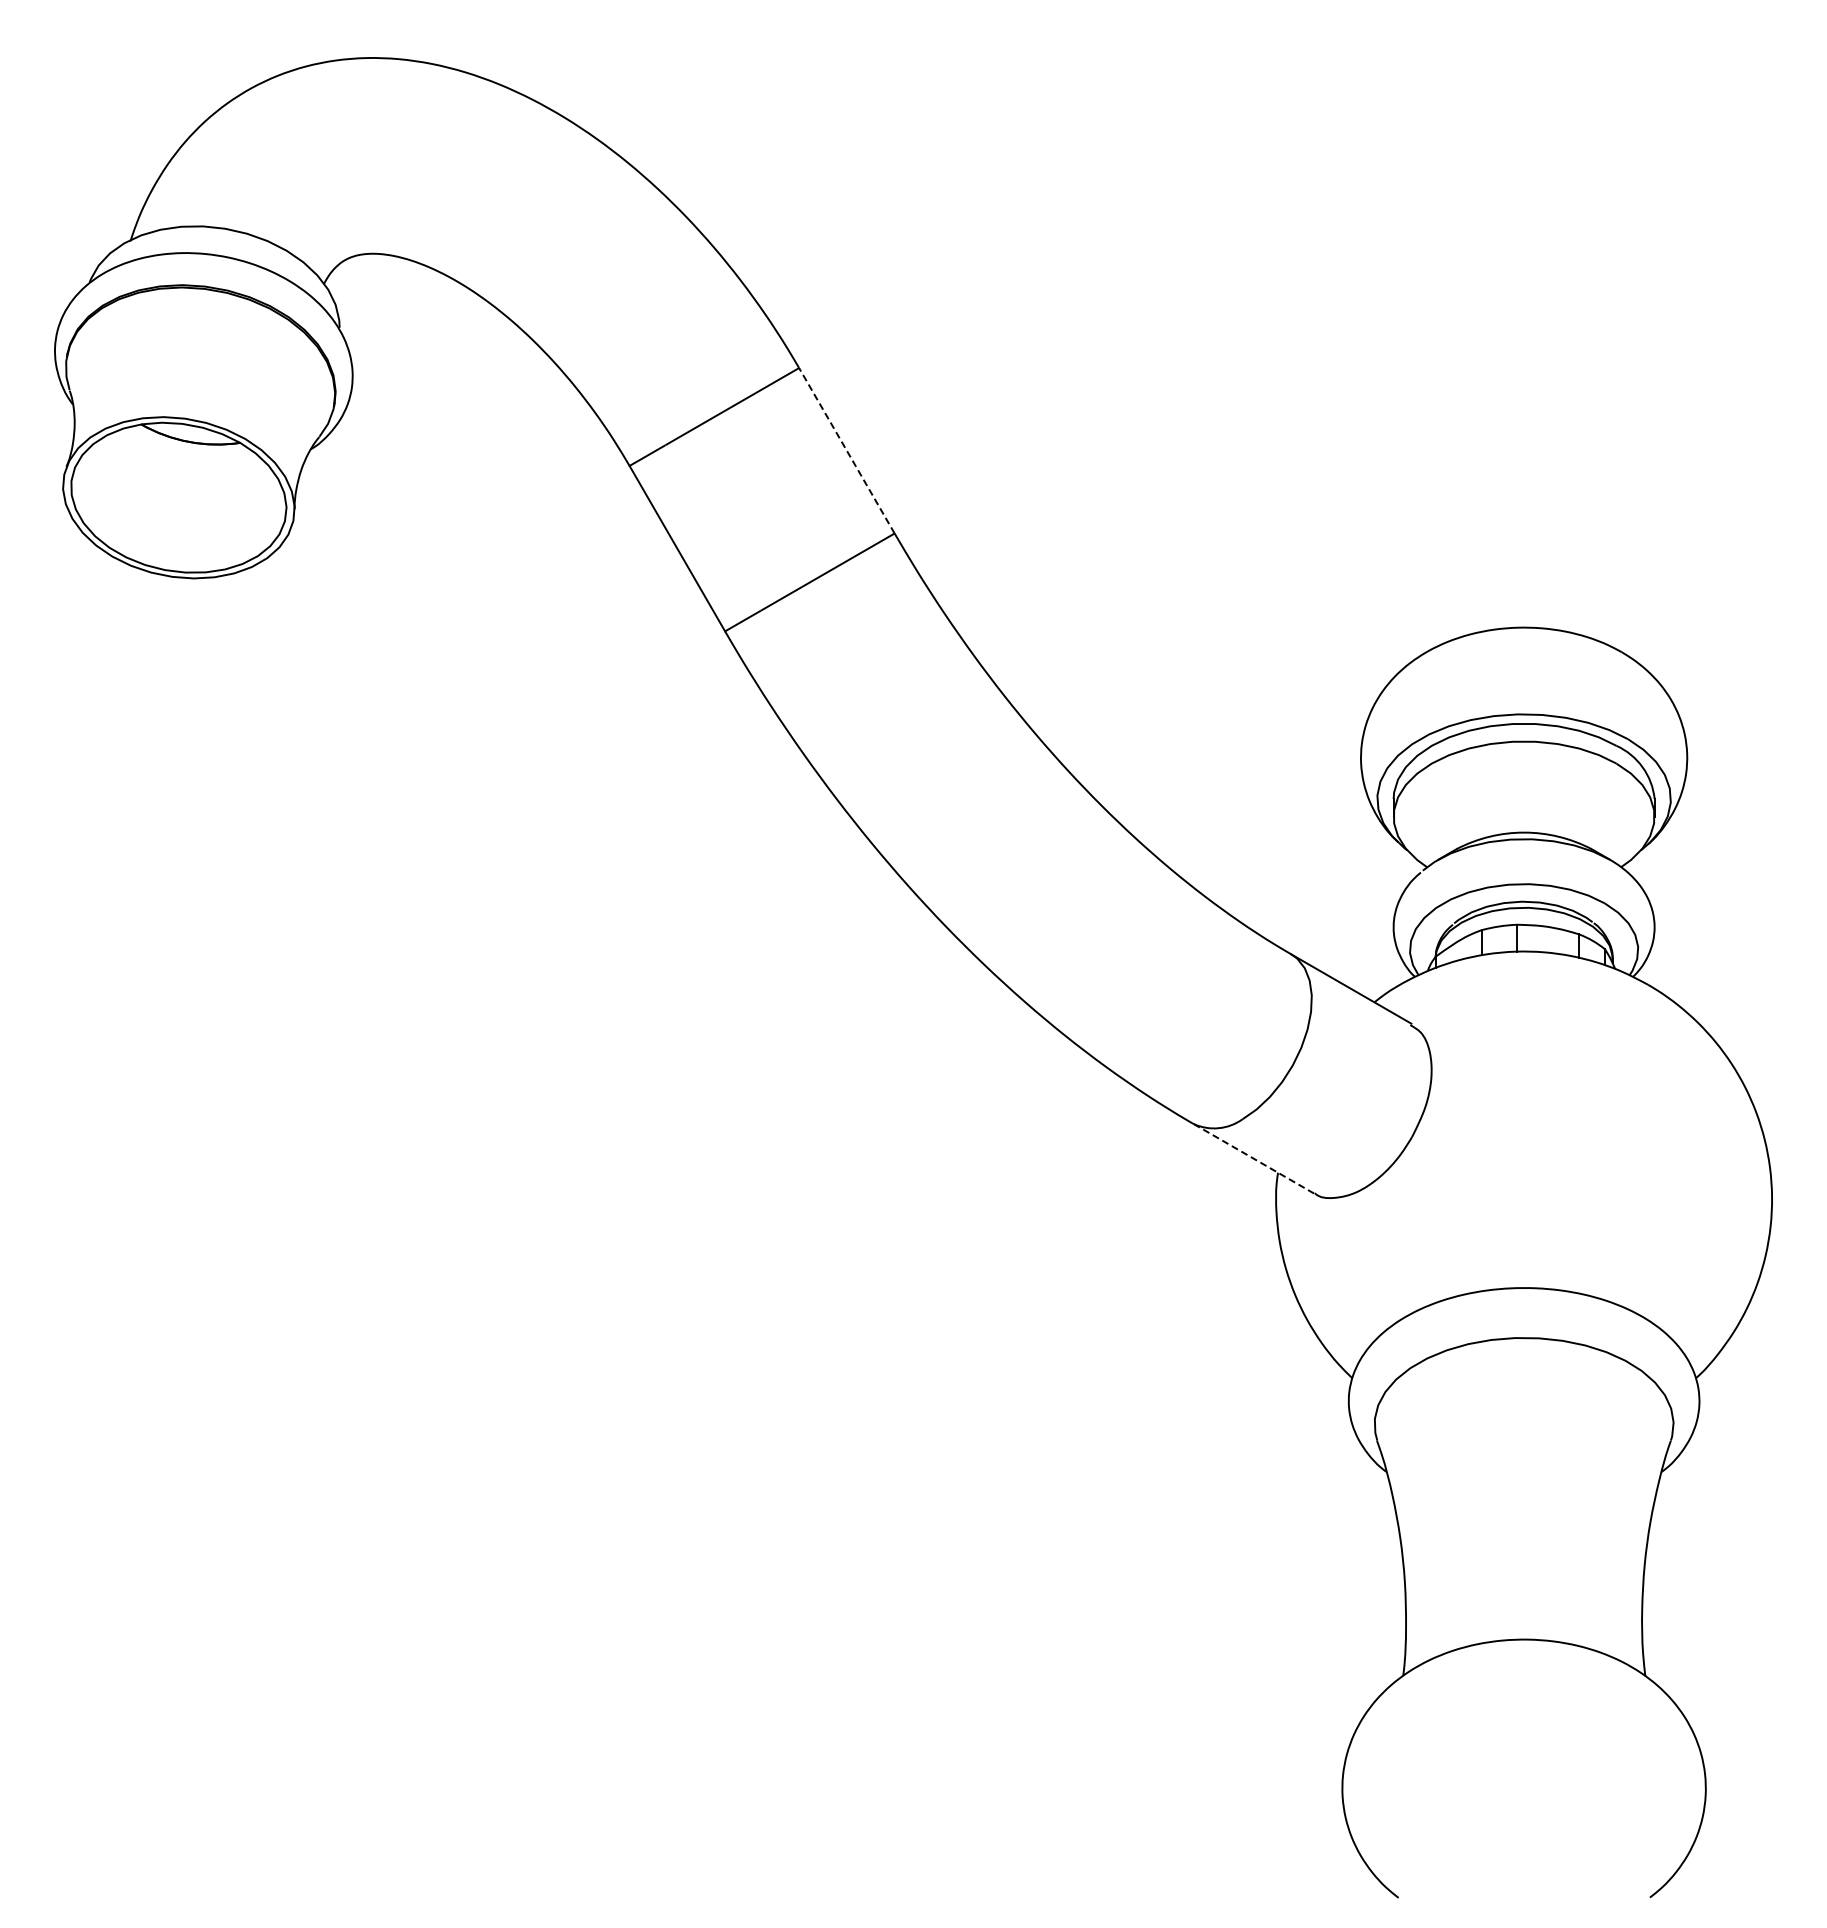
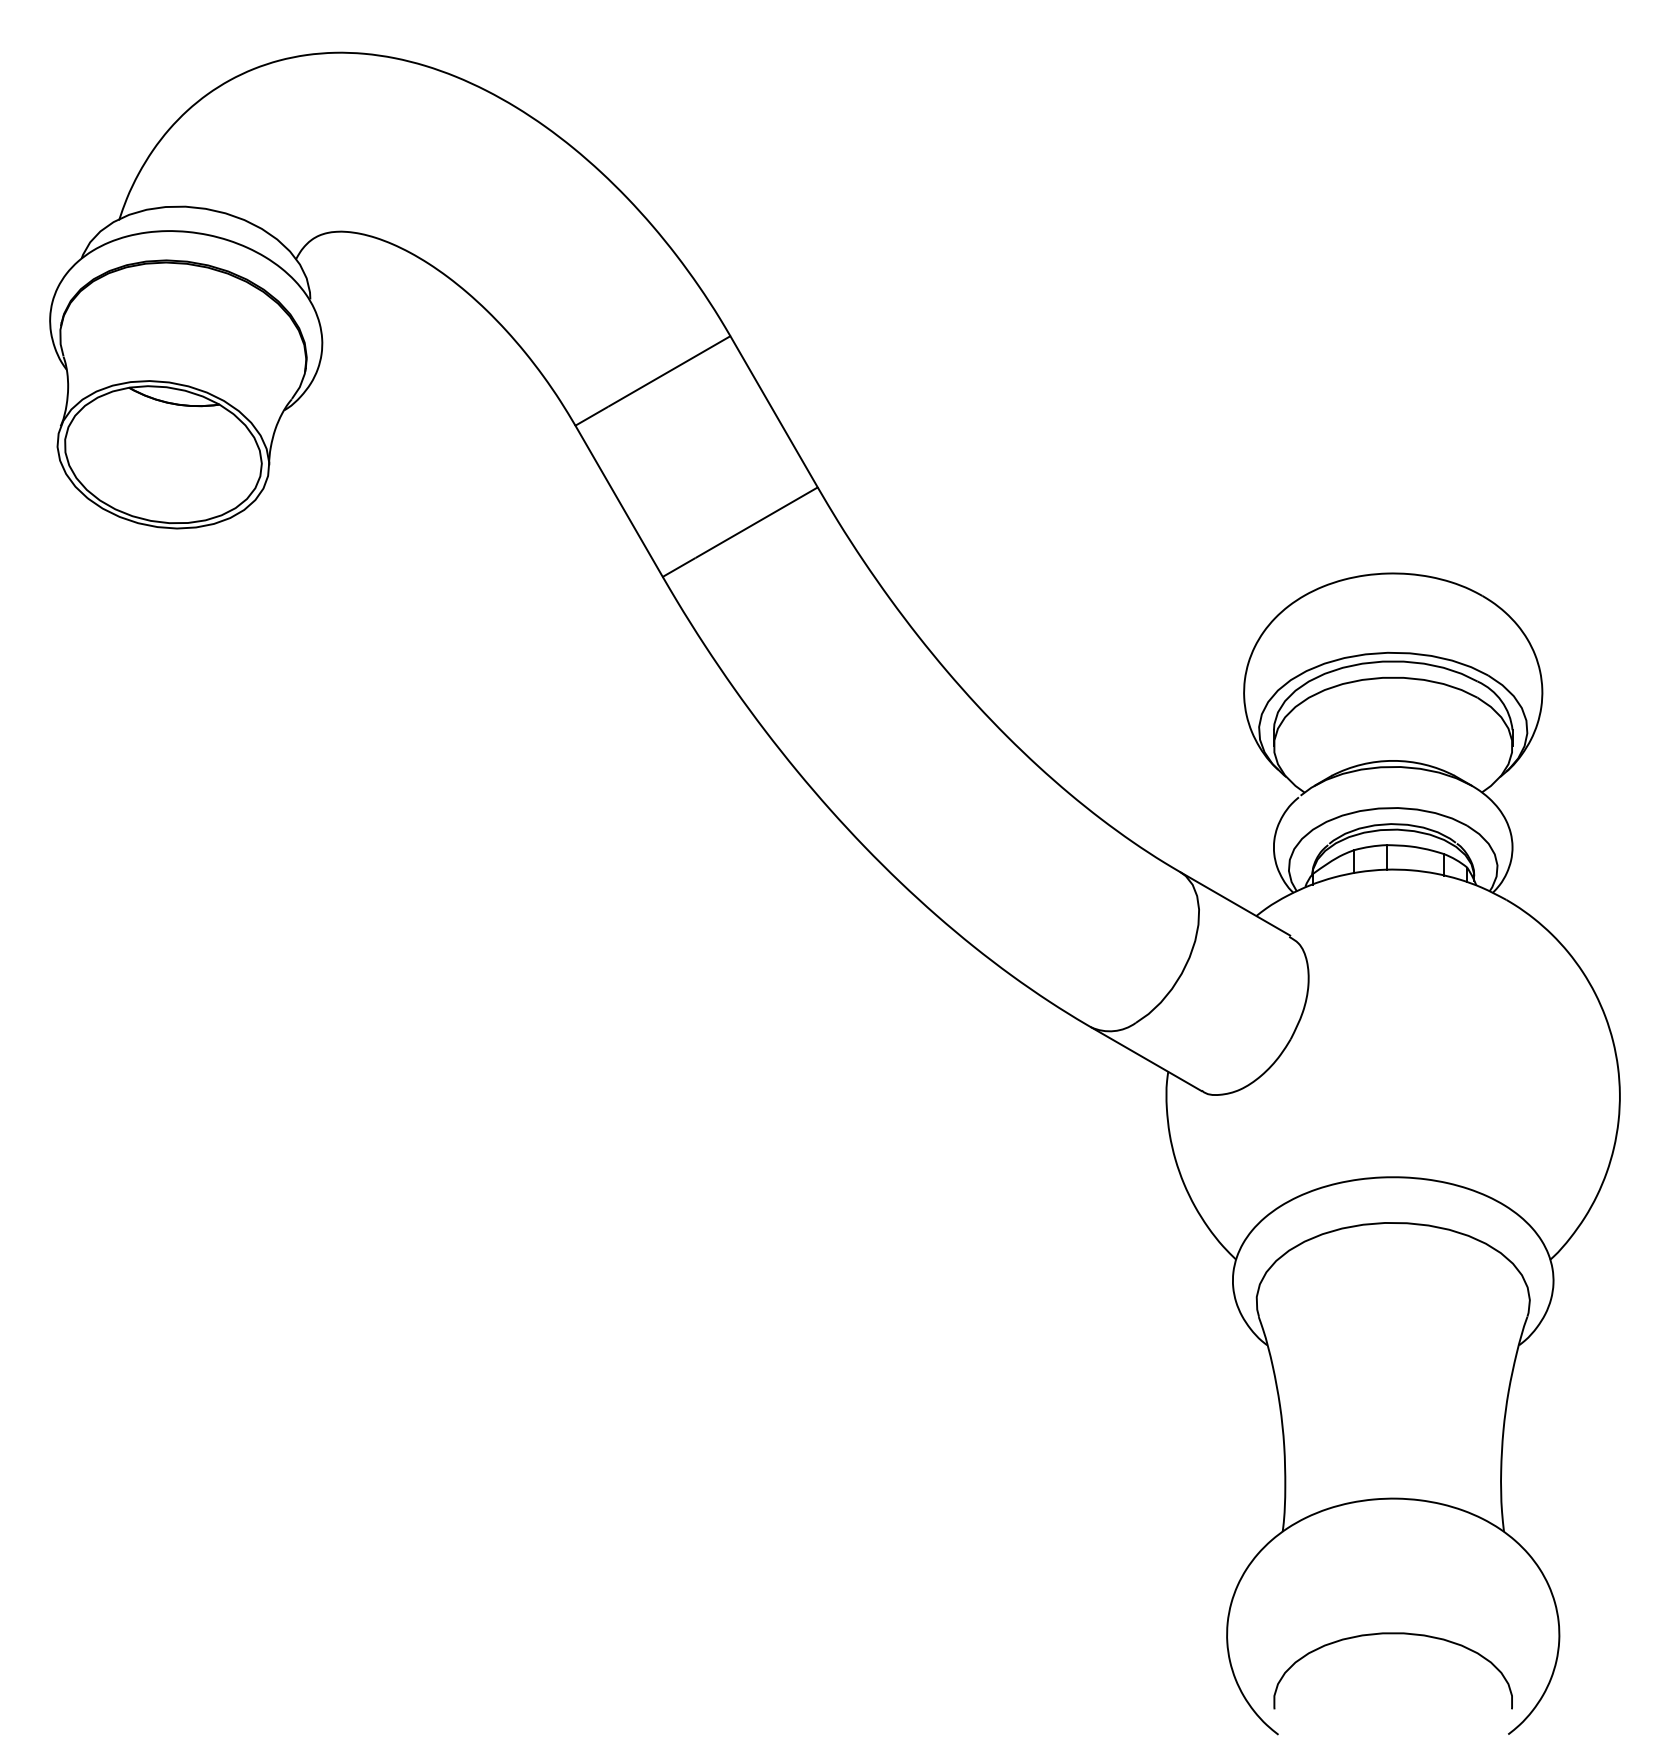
line: (846, 450) -> (773, 411), dashed -> solid
line: (1254, 1158) -> (1146, 1058), dashed -> solid
curve: (1523, 1787) -> (1392, 1633), added

